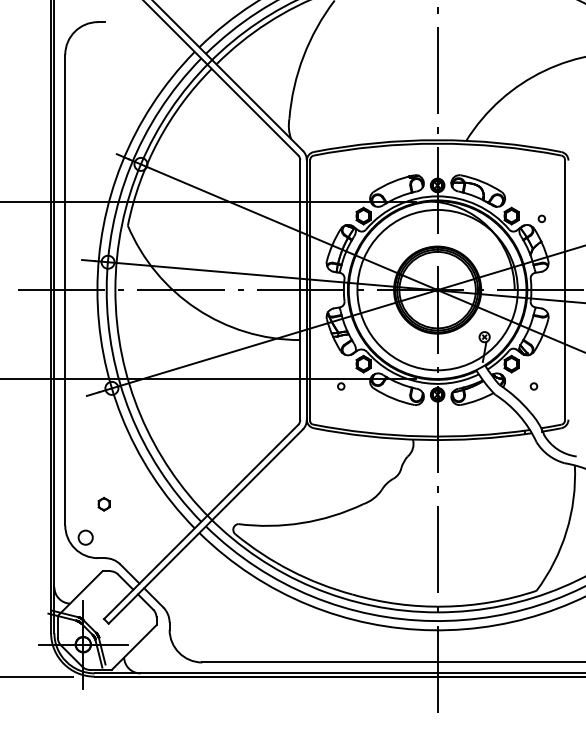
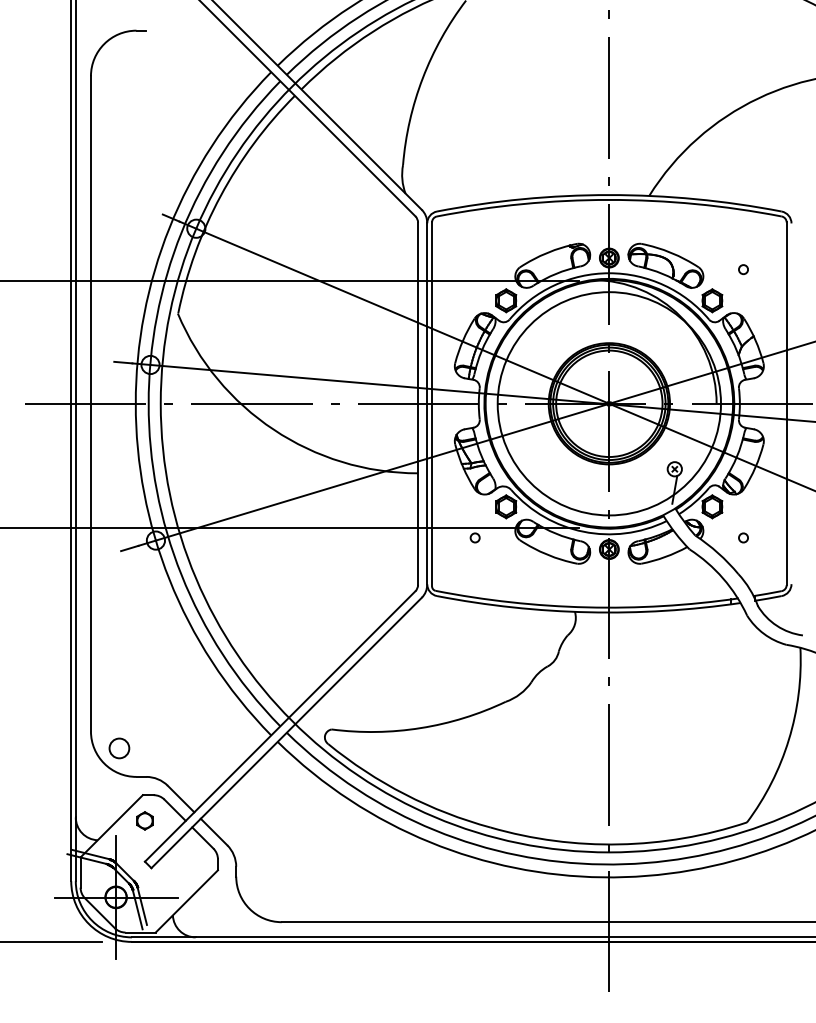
circle: (541, 218) -> (743, 269), moved
part: (103, 503) -> (144, 820), moved

